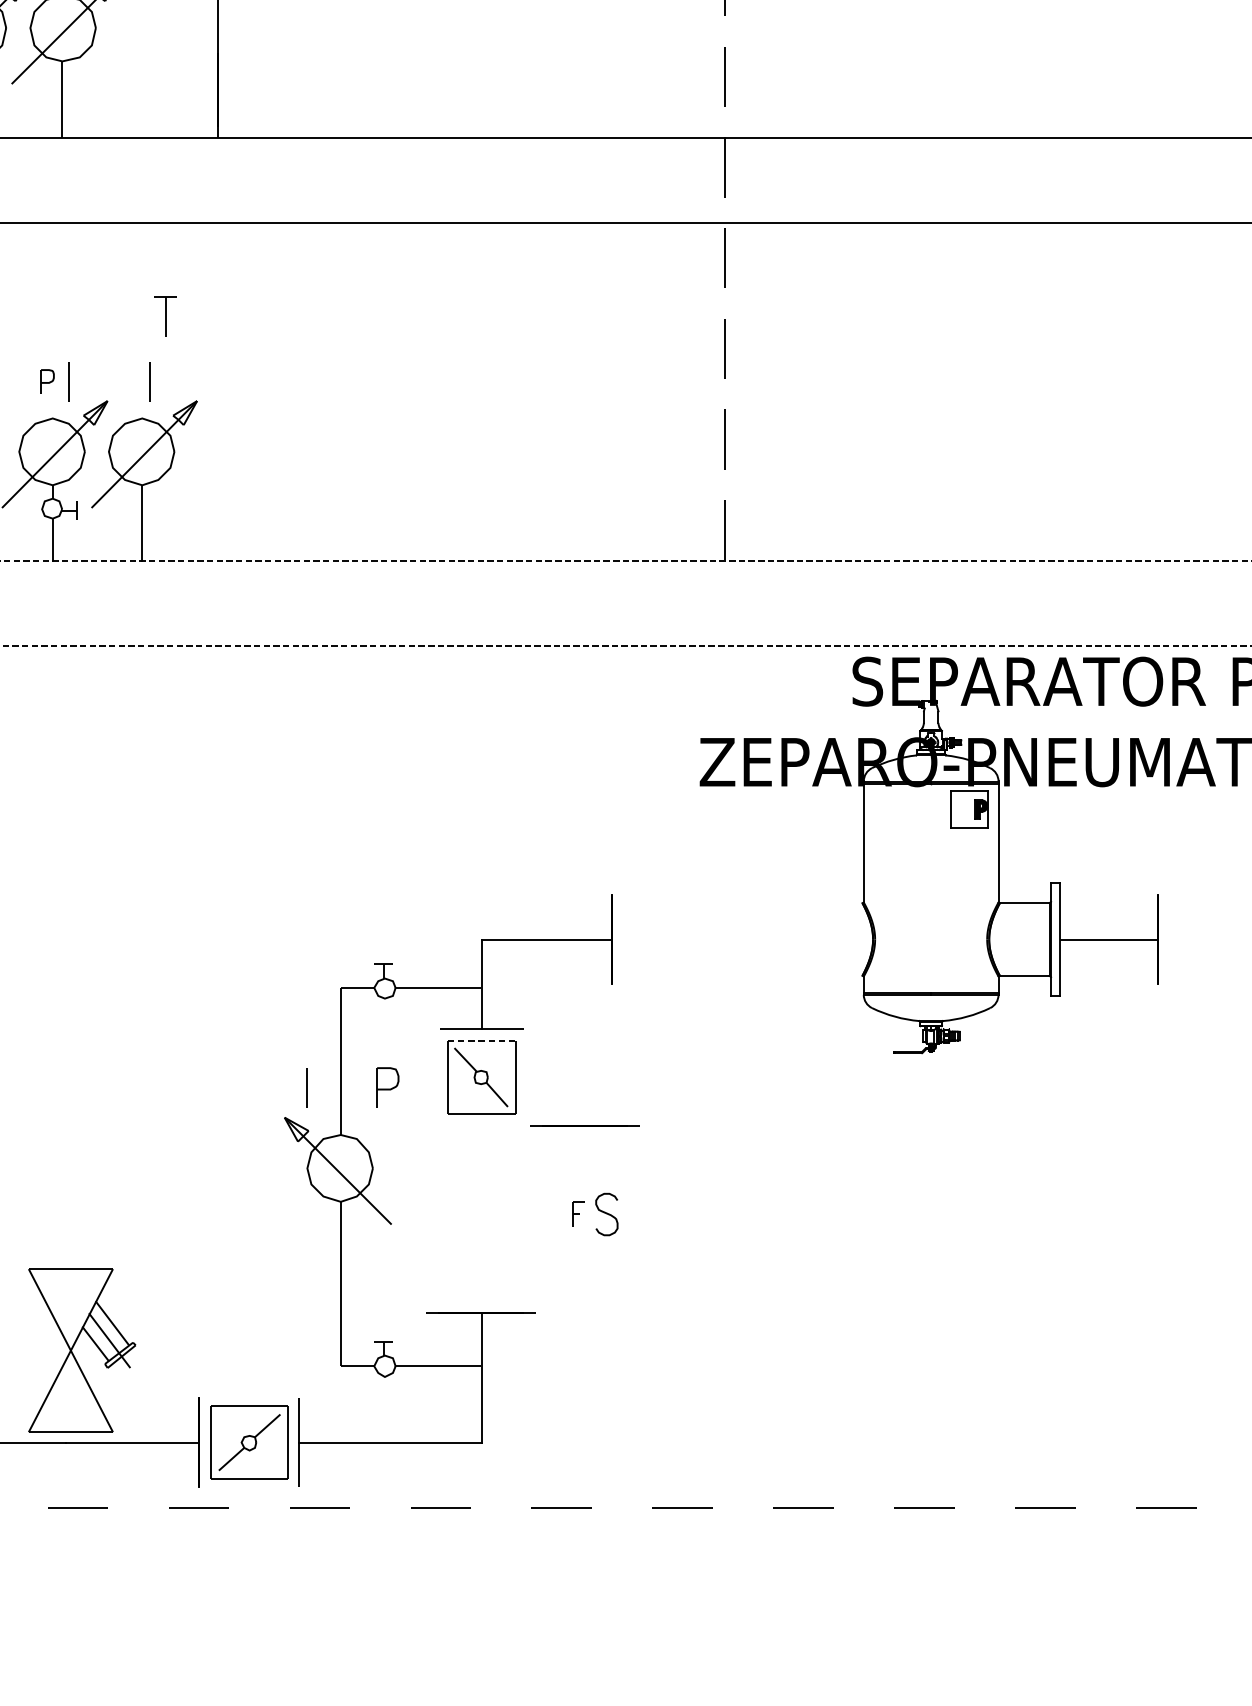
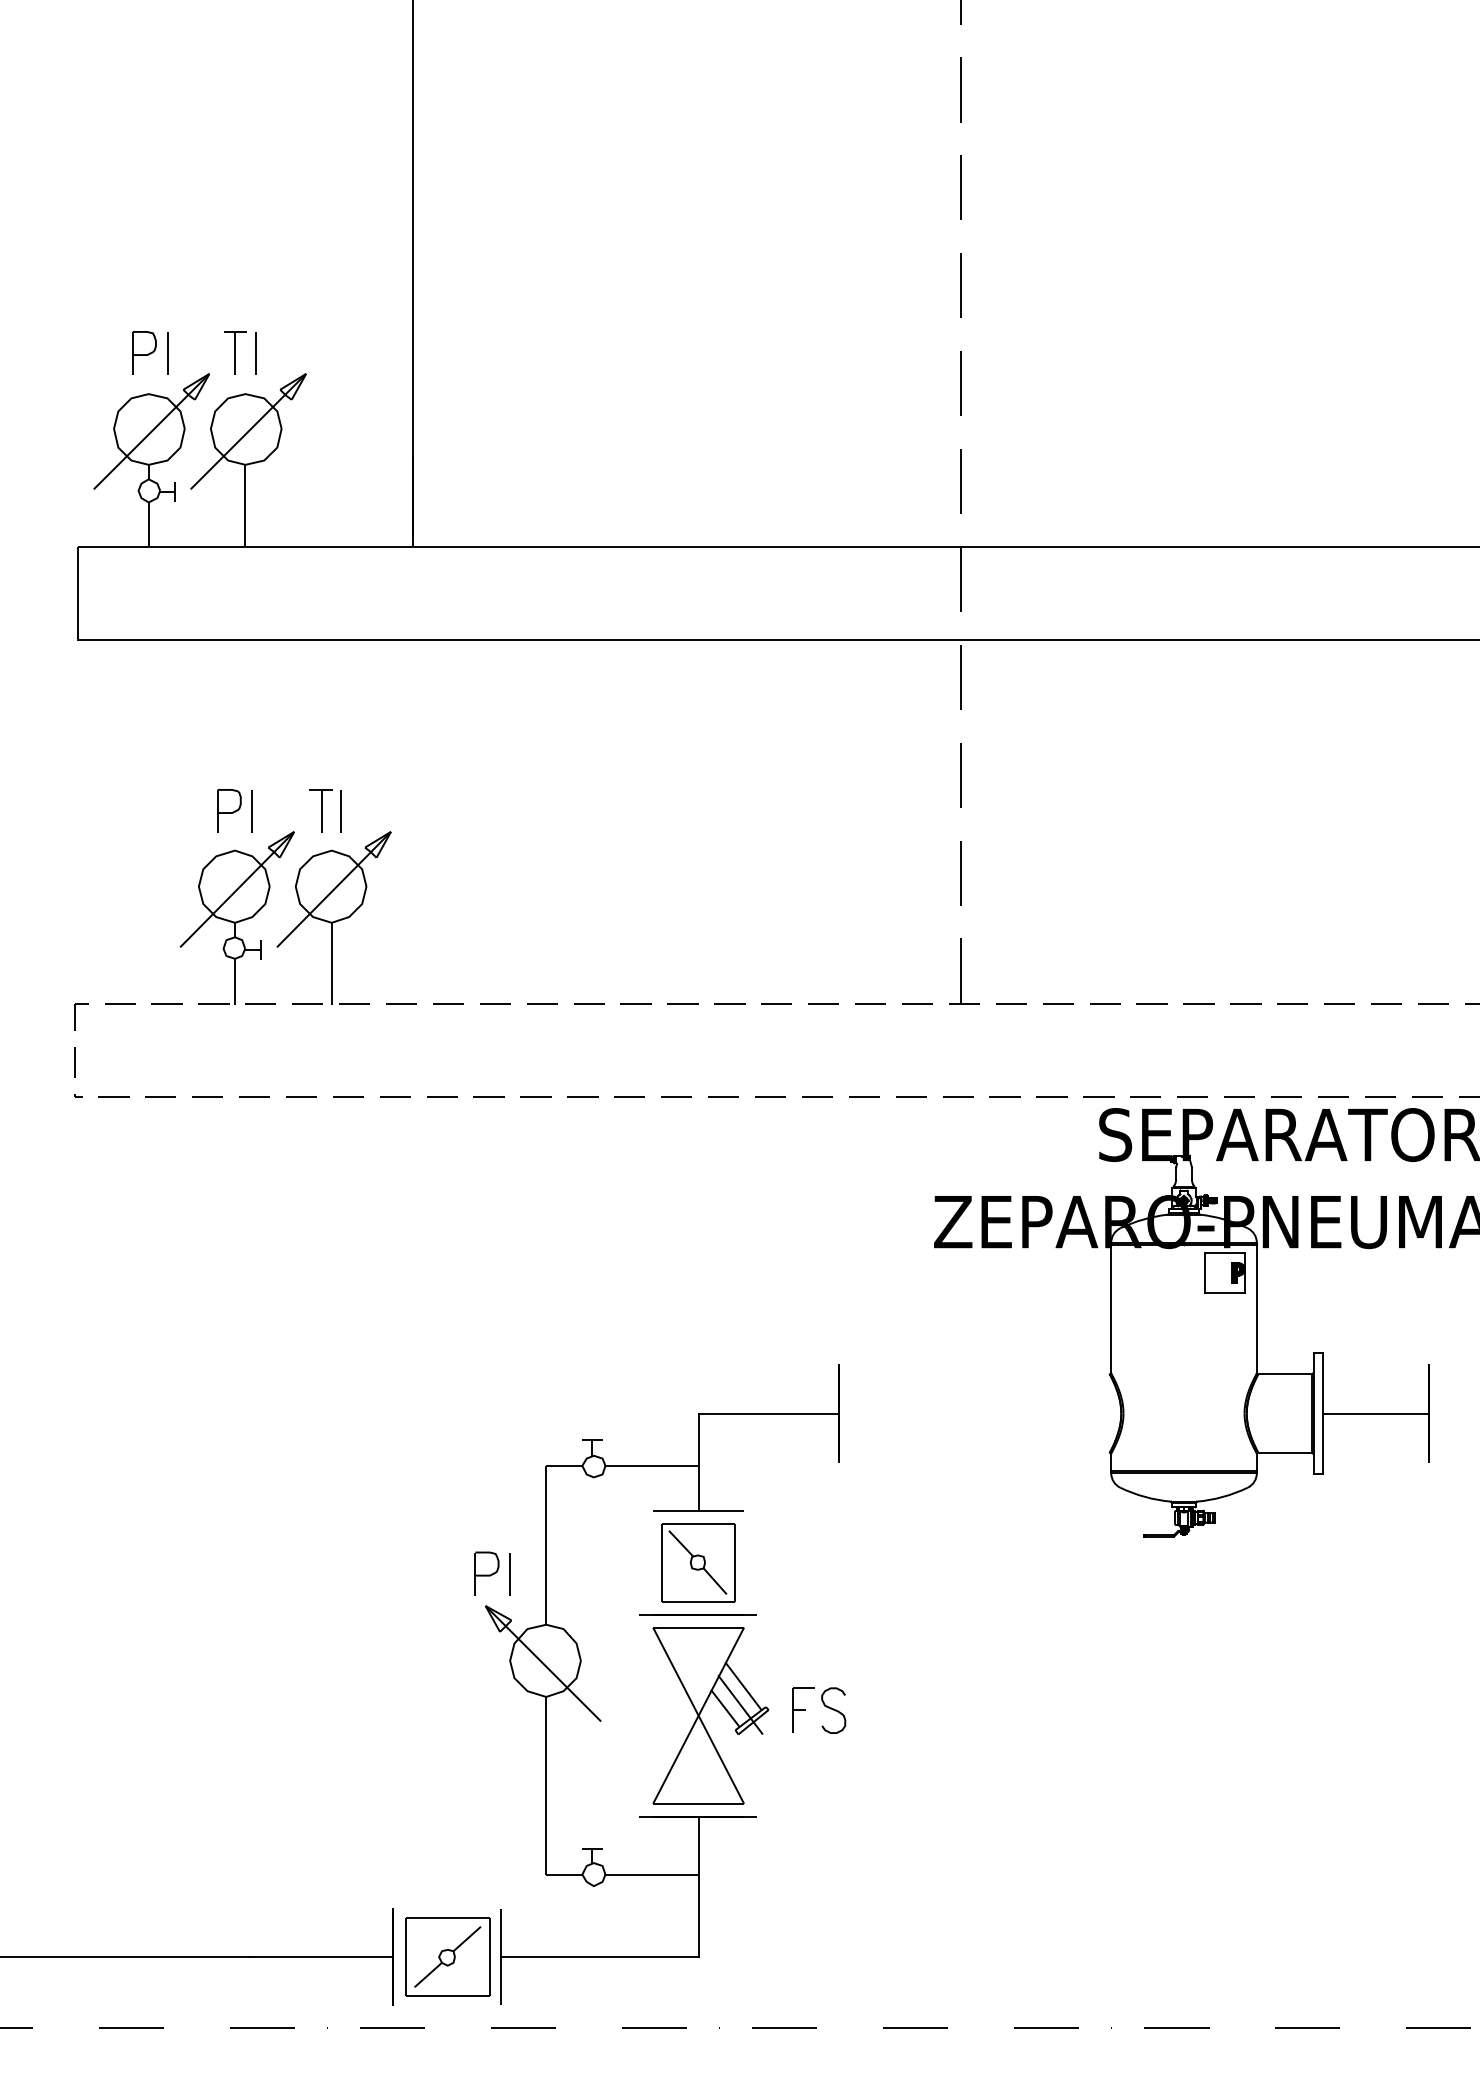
part: (165, 315) -> (320, 810), moved
part: (47, 381) -> (229, 810), size x1.67
line: (481, 1041) -> (698, 1523), dashed -> solid
part: (387, 1087) -> (486, 1573), moved
line: (584, 1125) -> (697, 1614), moved
part: (578, 1213) -> (803, 1709), size x1.67
part: (74, 1345) -> (702, 1710), moved

